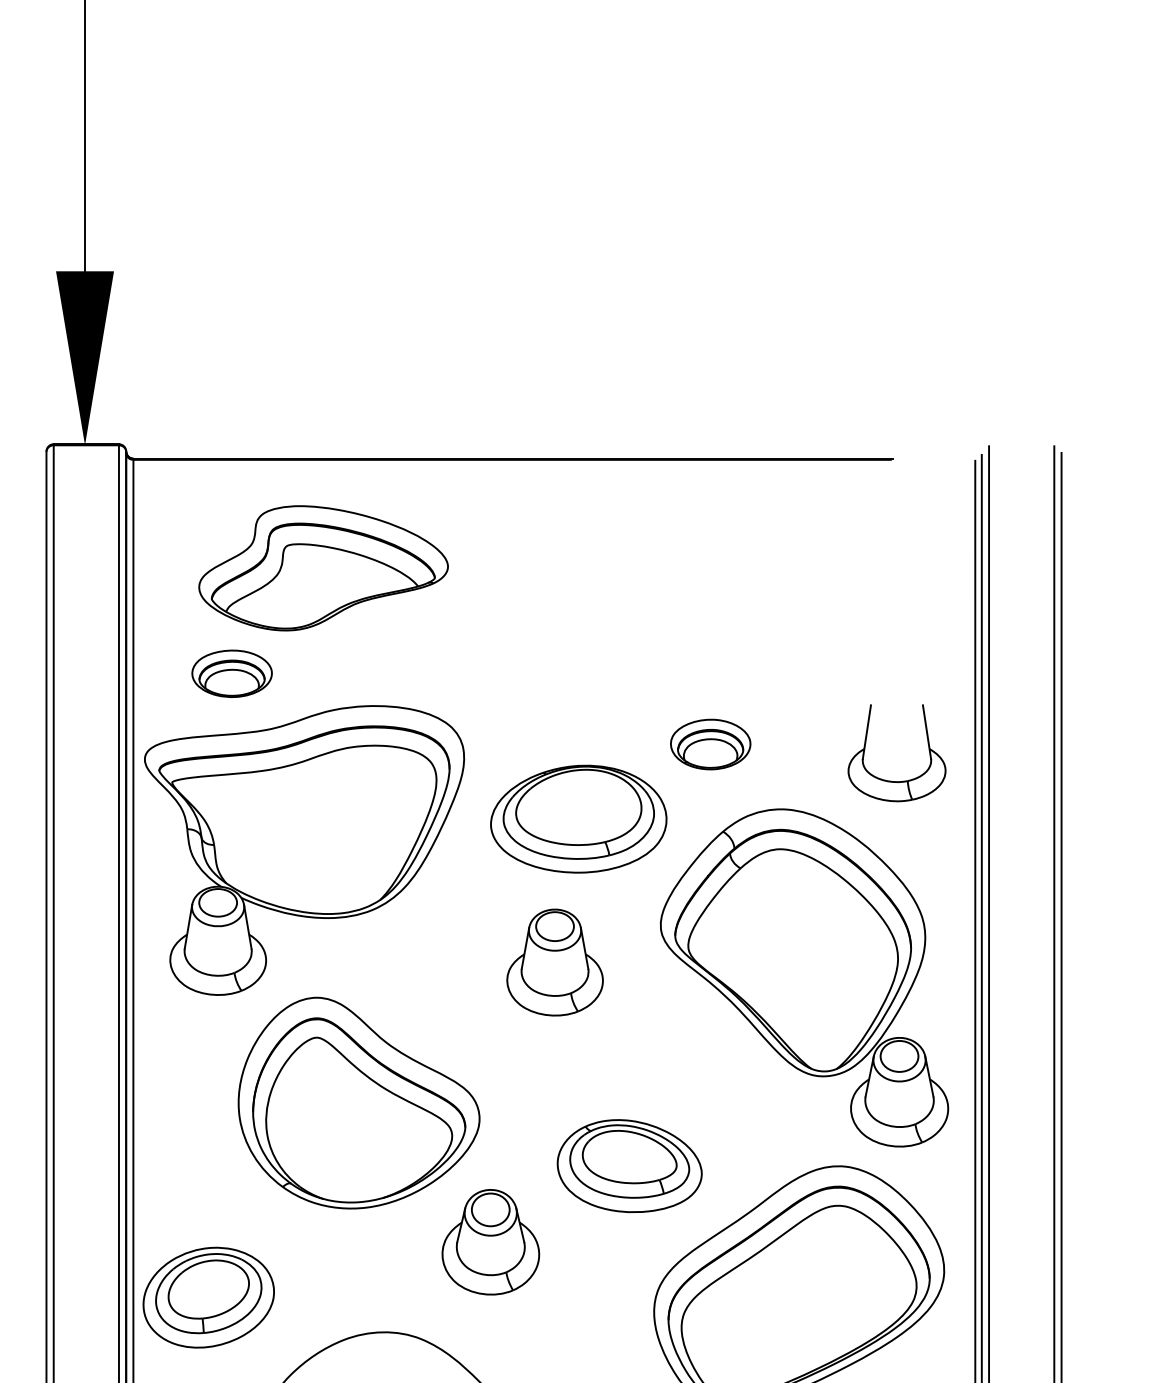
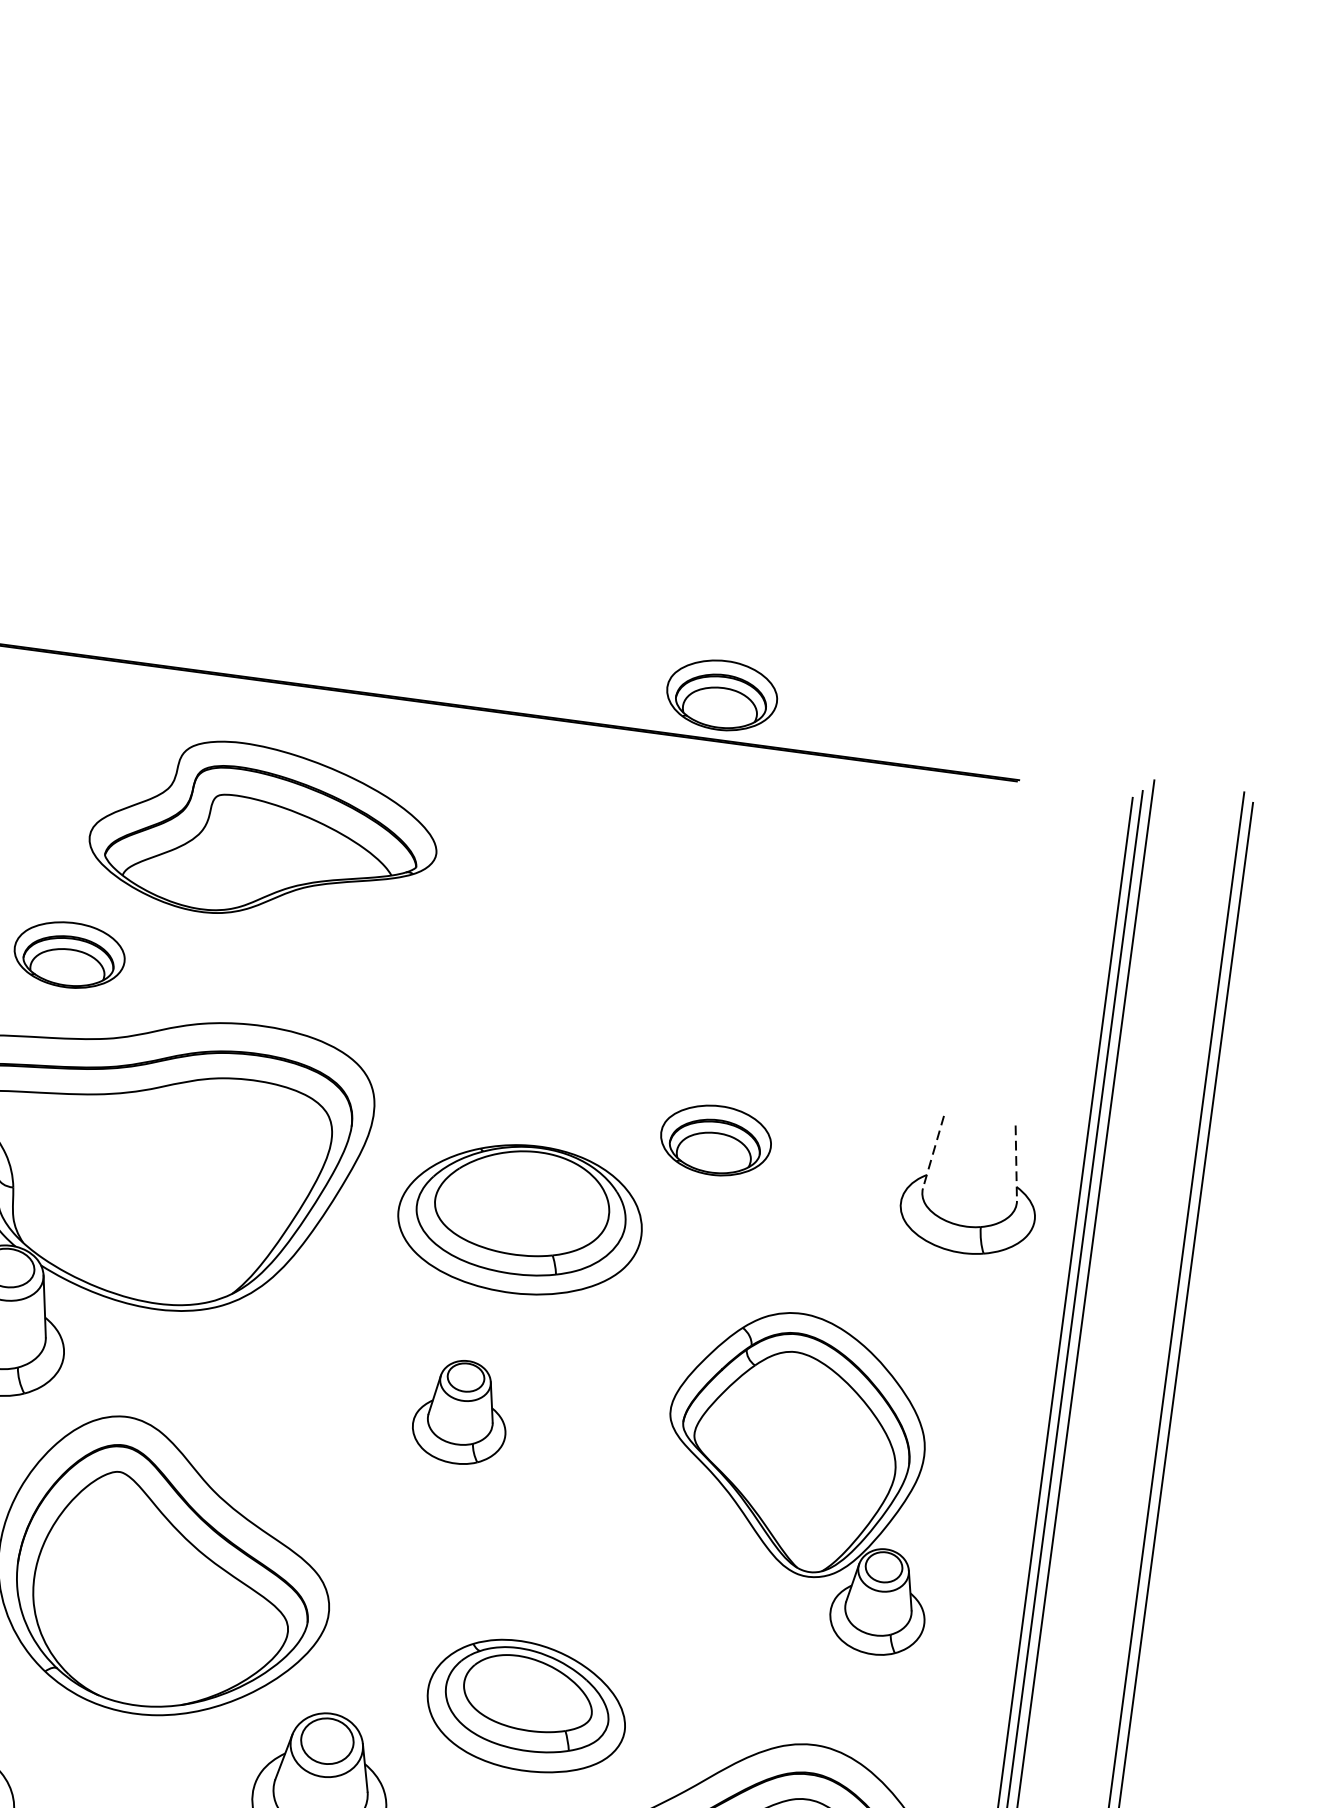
part: (672, 426) -> (721, 695), added
part: (323, 568) -> (264, 833), moved
line: (866, 732) -> (932, 1152), solid -> dashed
line: (927, 732) -> (1016, 1163), solid -> dashed
part: (554, 962) -> (460, 1412), size x0.7
part: (804, 977) -> (802, 1478), size x0.7

